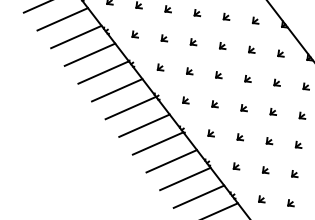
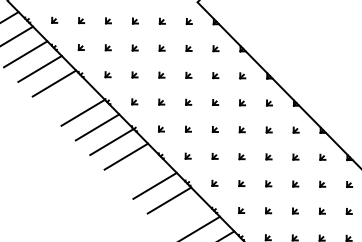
line: (89, 55) -> (68, 98), removed
line: (157, 143) -> (140, 171), removed
line: (198, 197) -> (183, 215), removed

